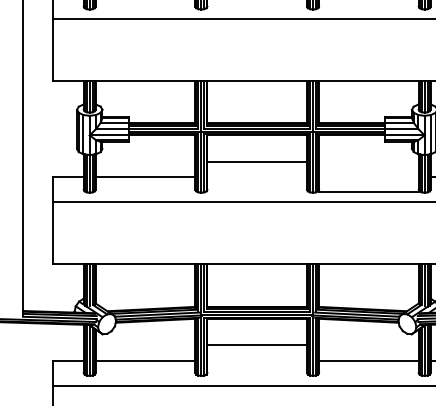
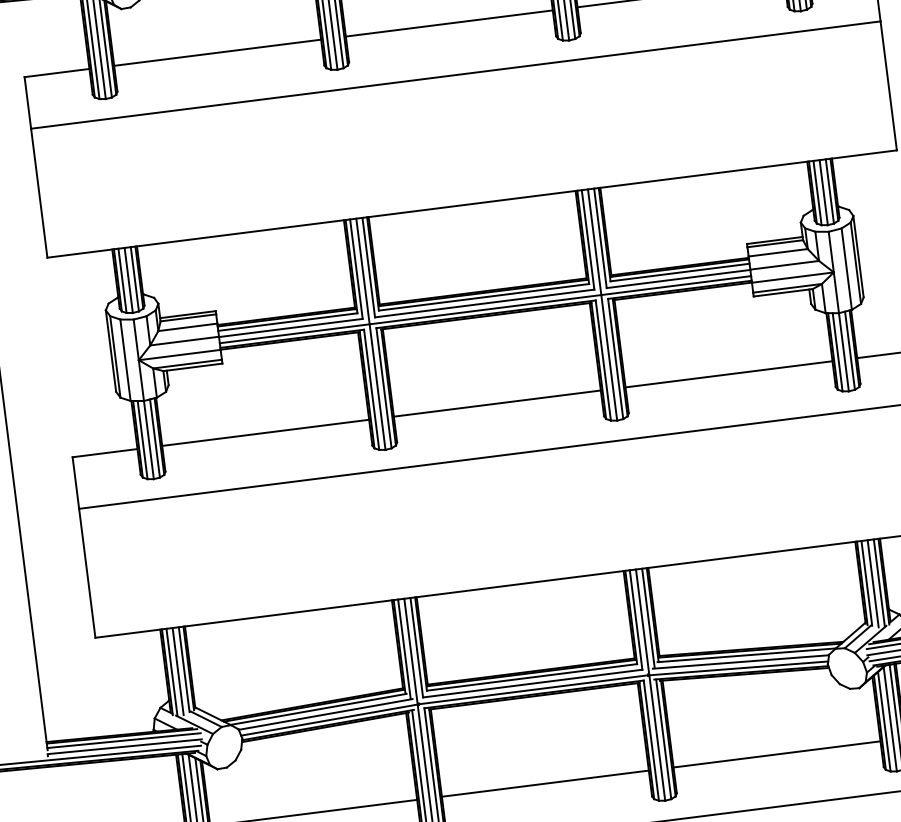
line: (257, 162) -> (497, 403), moved
line: (368, 192) -> (728, 374), moved
line: (257, 344) -> (545, 783), moved

